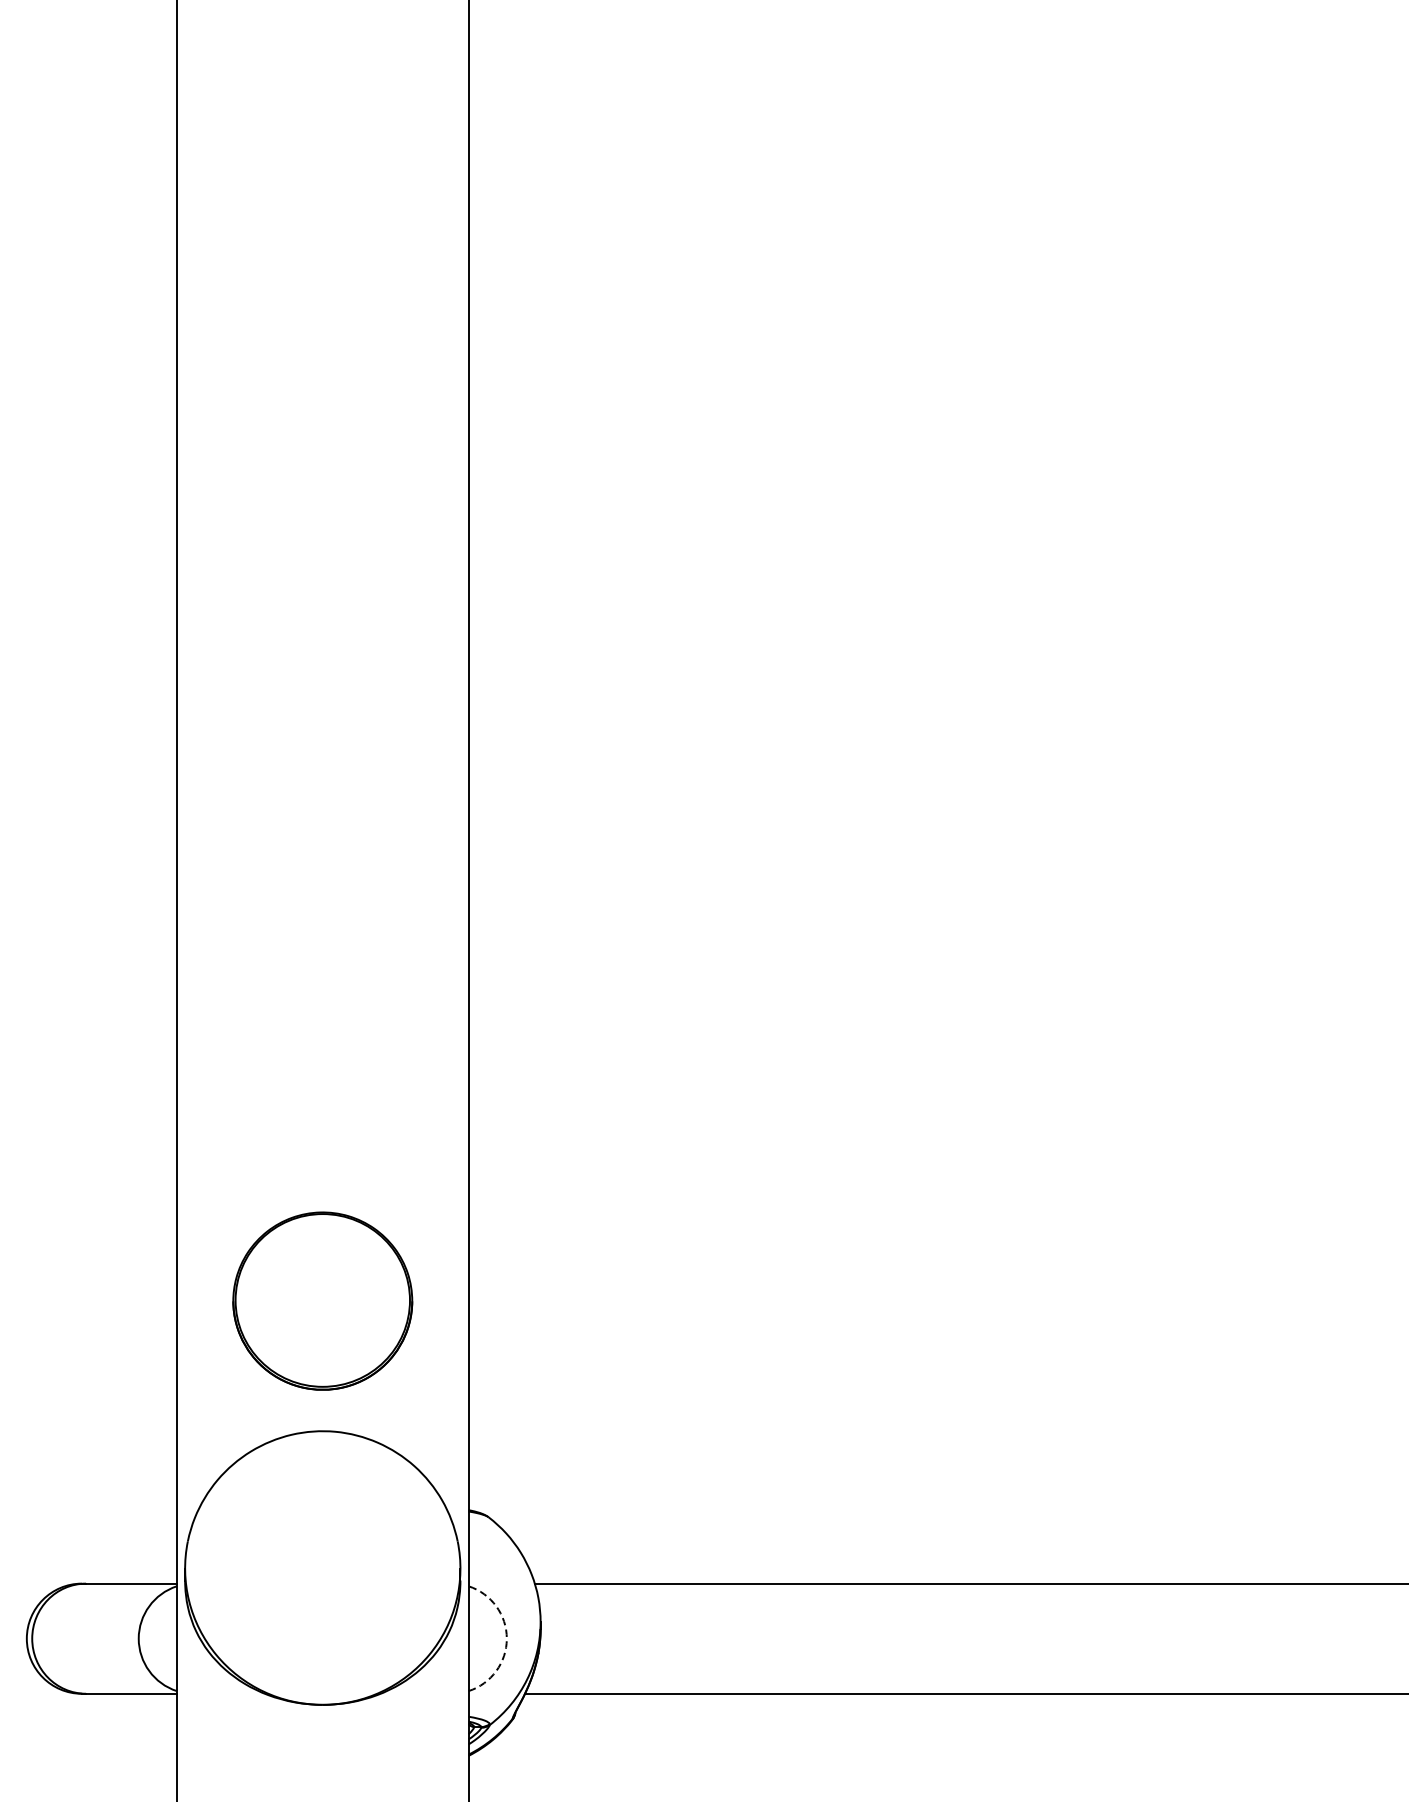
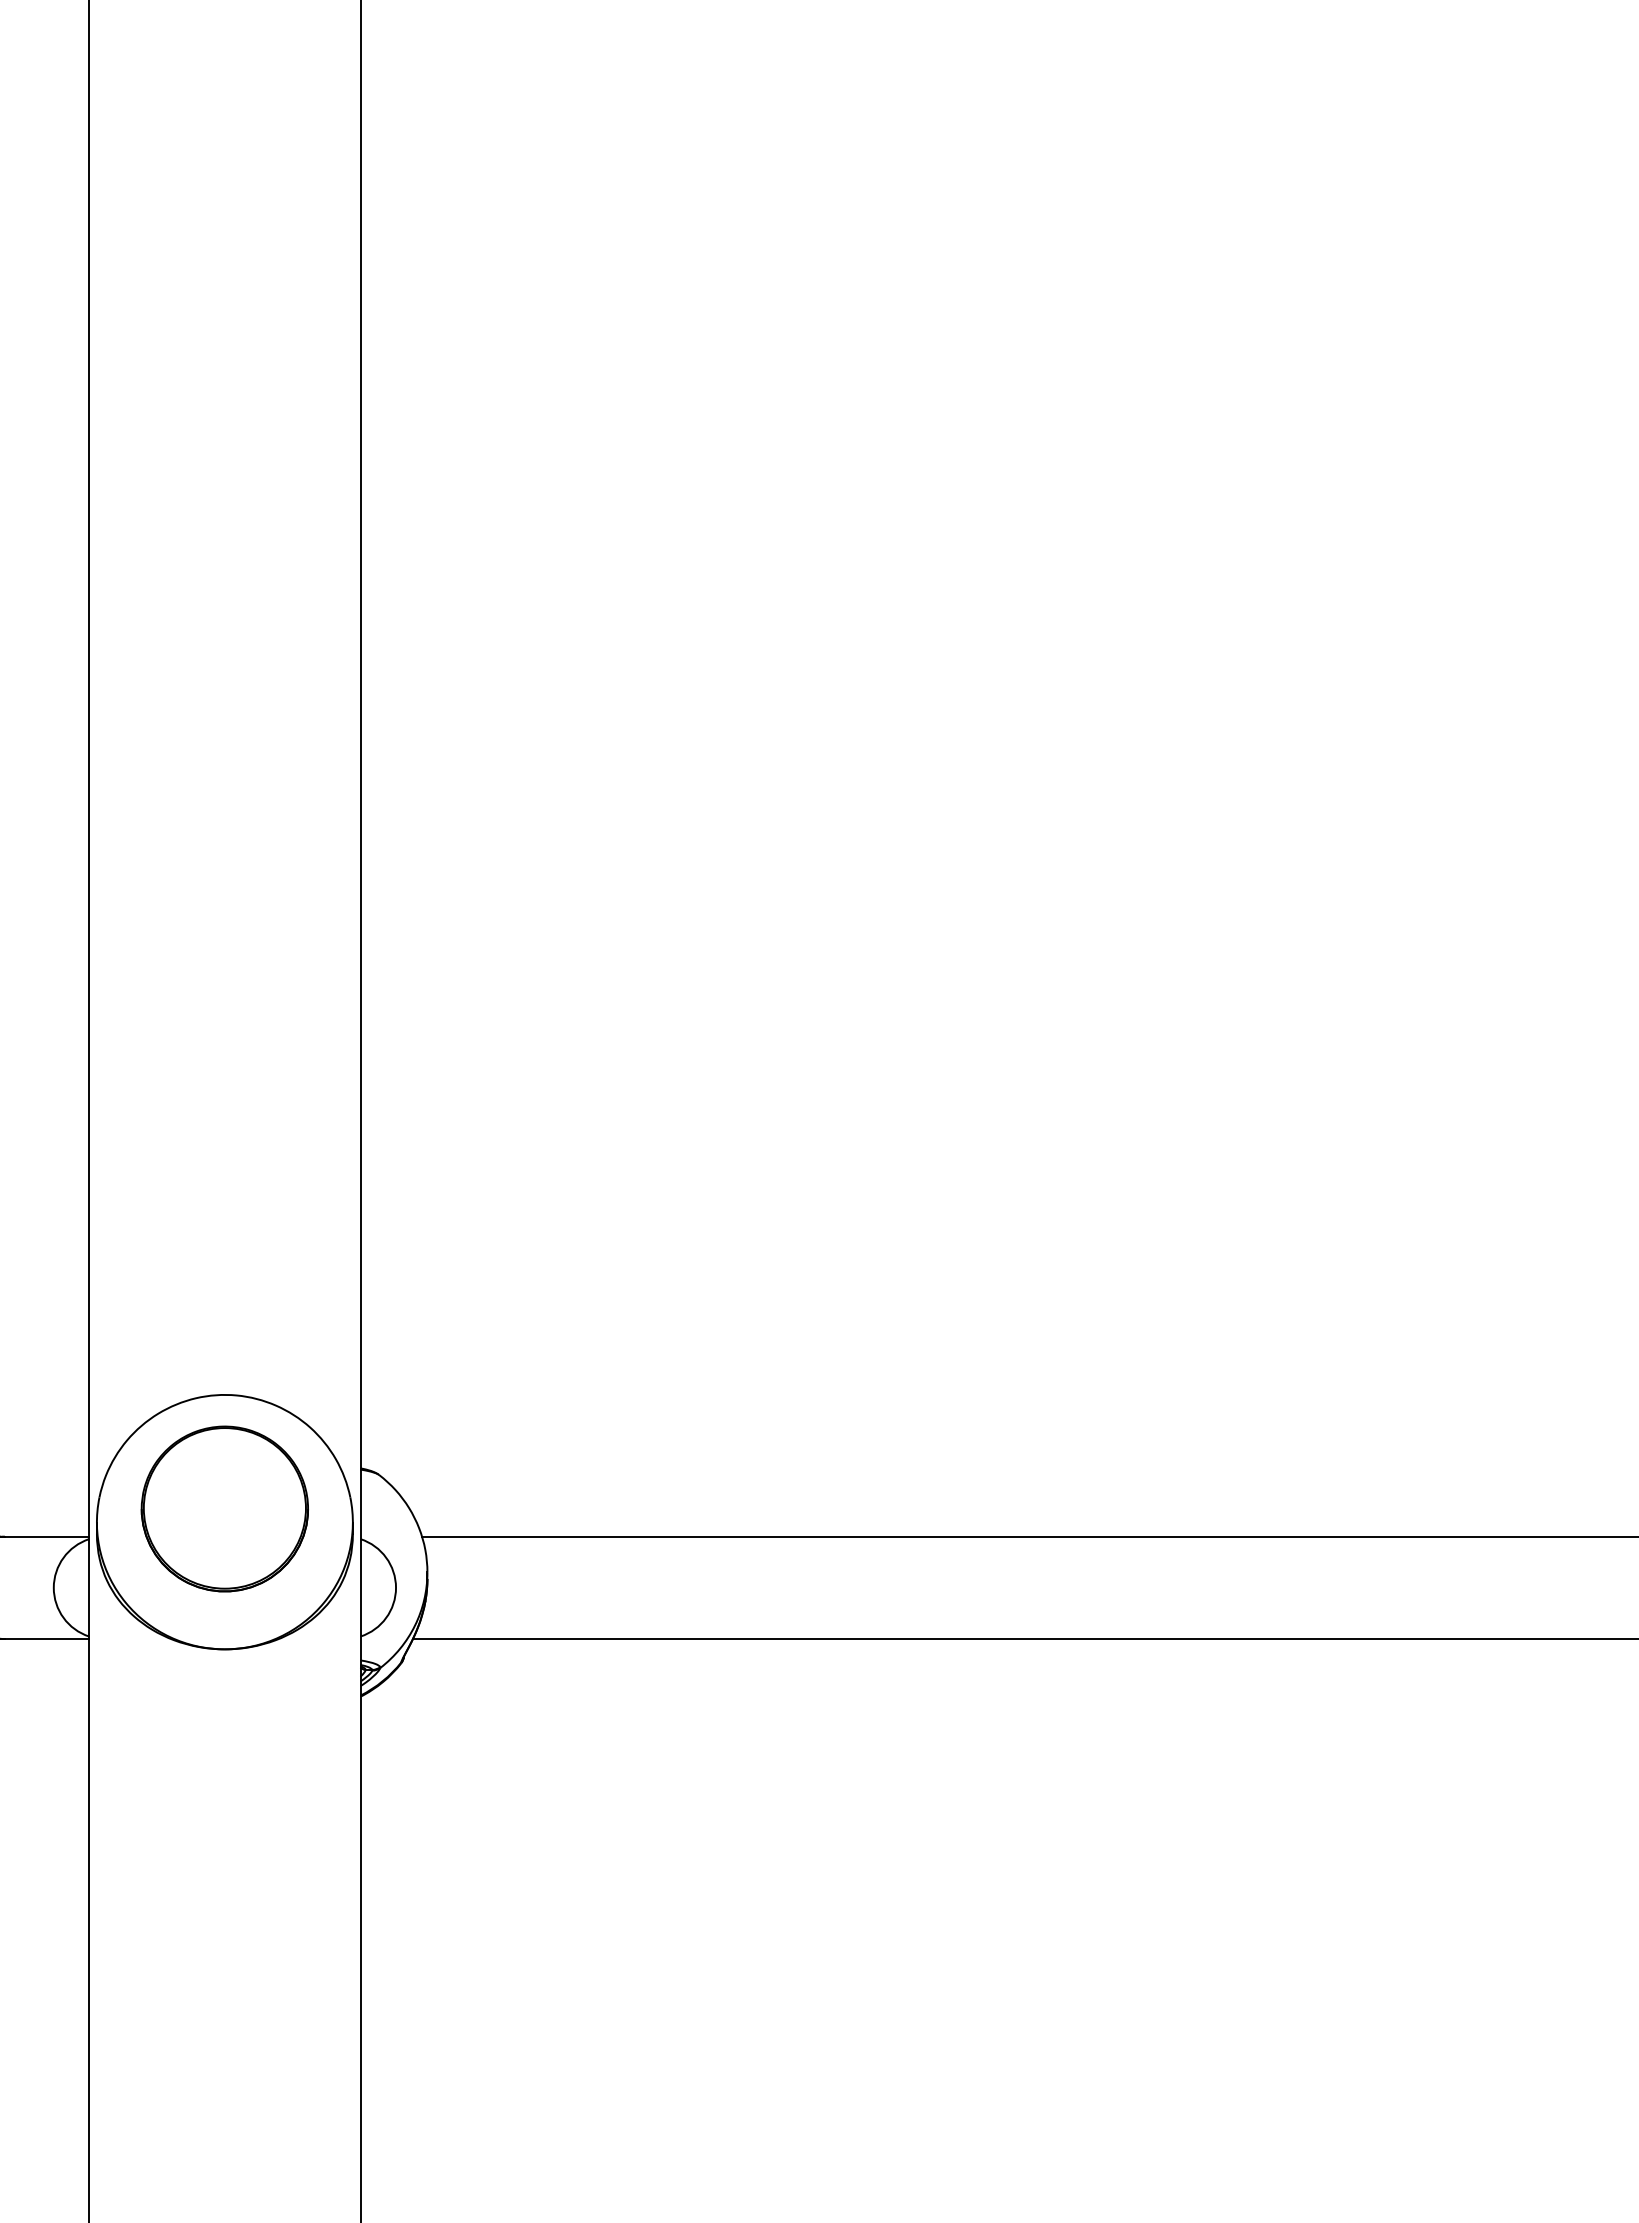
part: (322, 1300) -> (224, 1508), moved
arc: (507, 1638) -> (396, 1587), dashed -> solid

